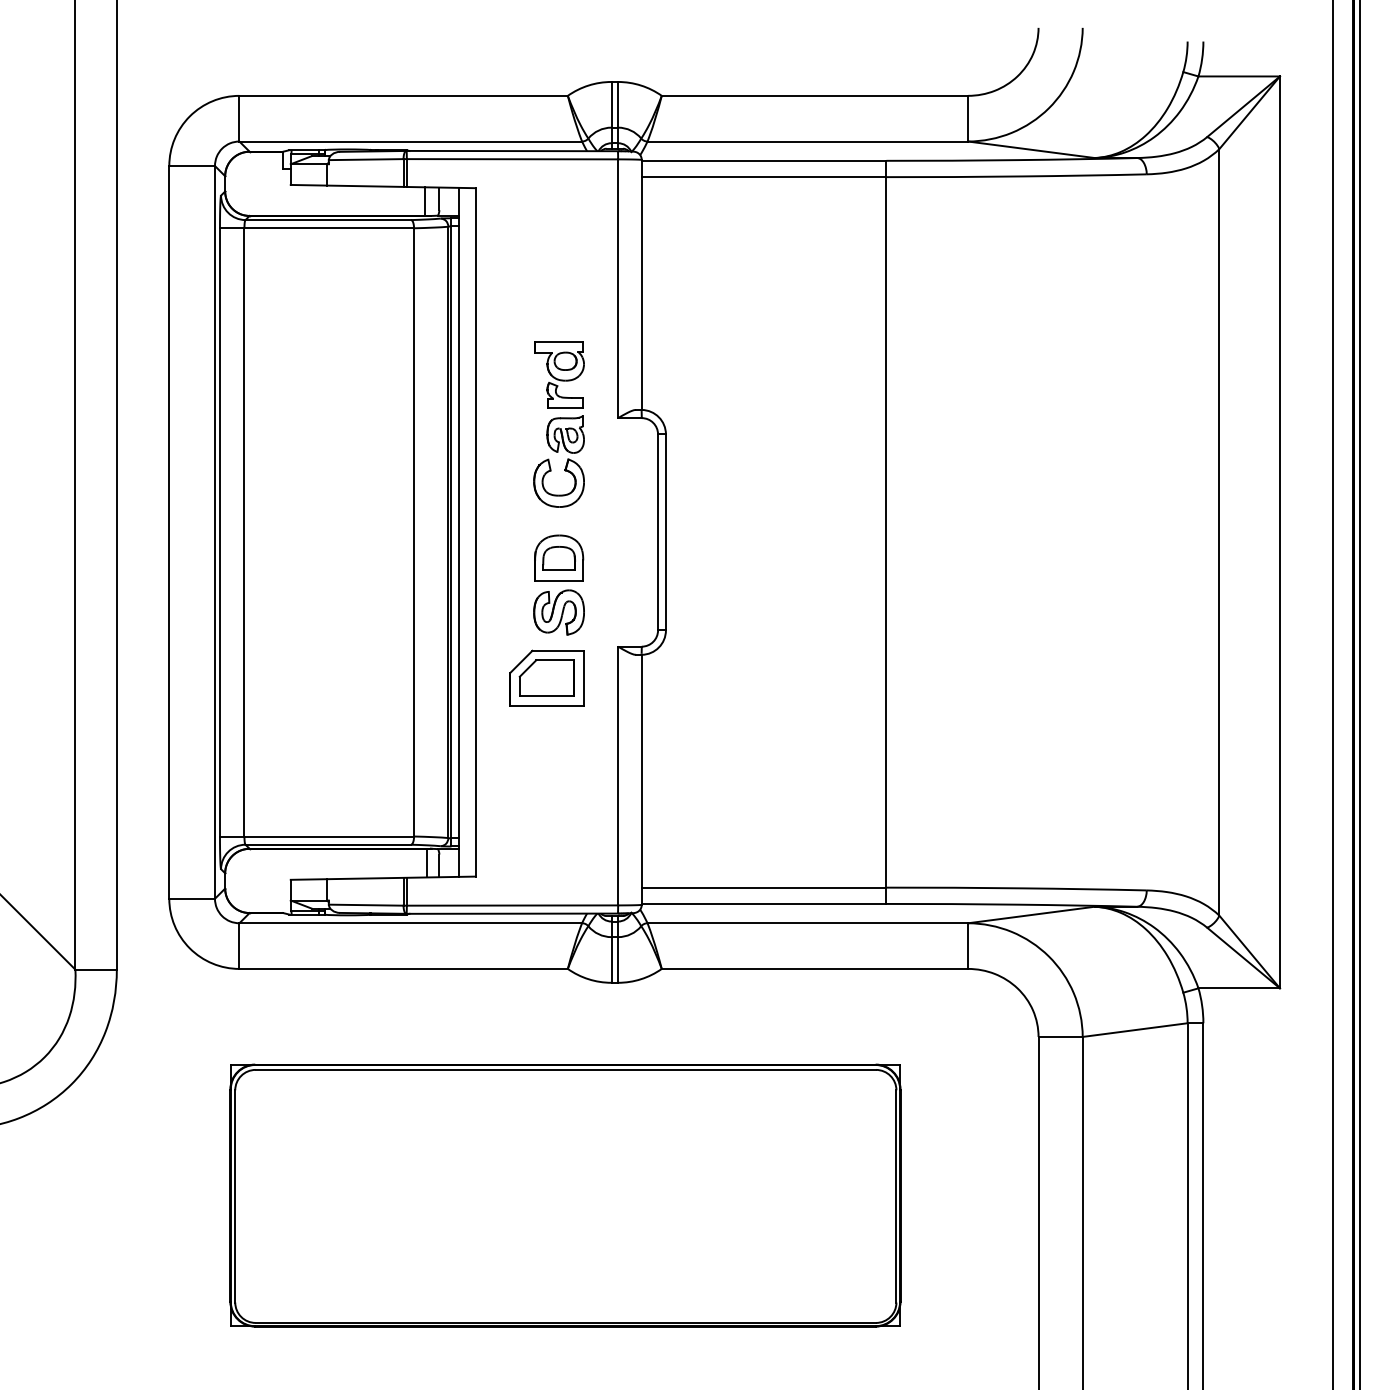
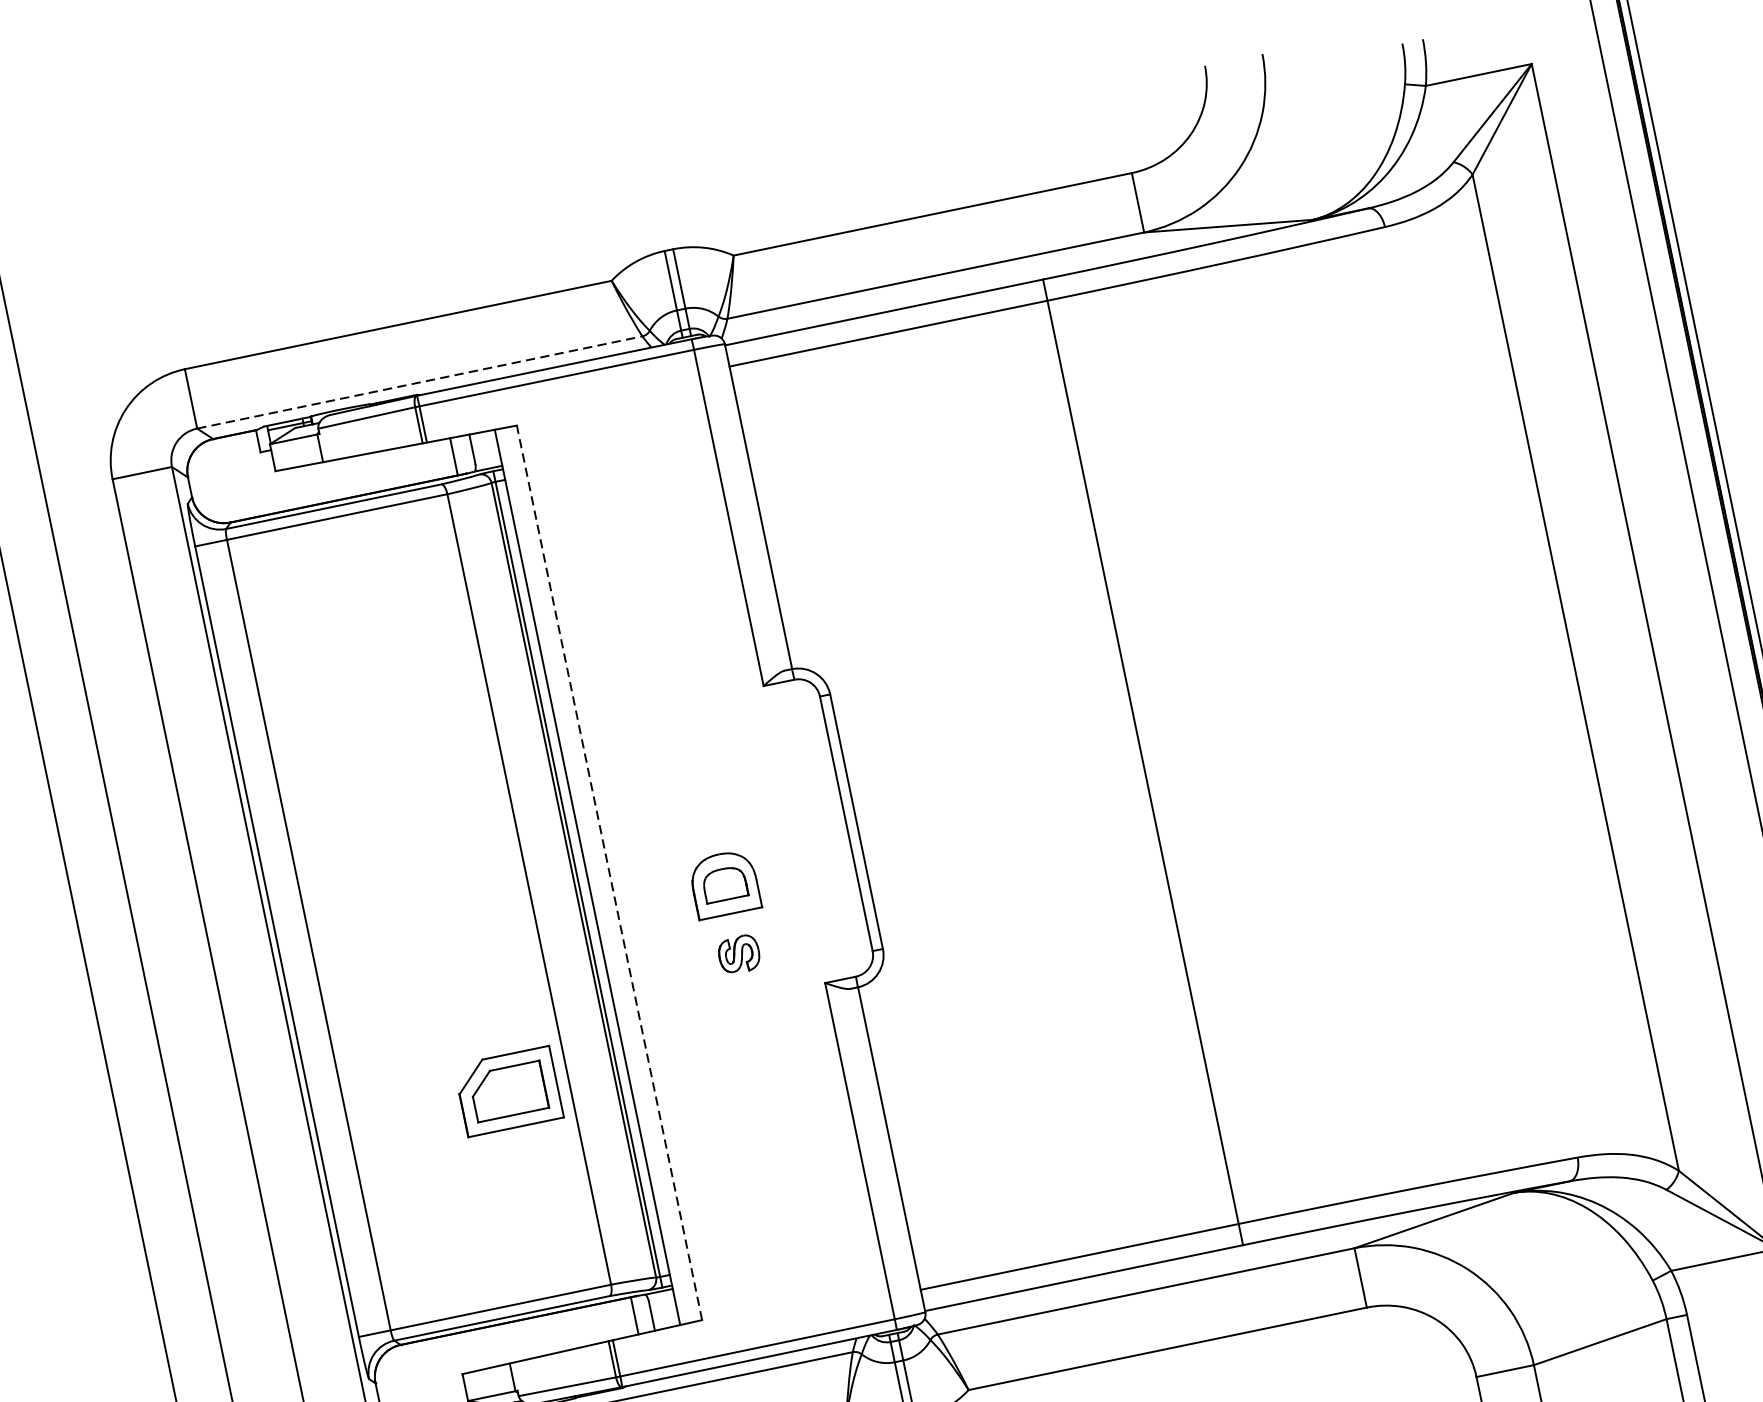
line: (411, 141) -> (420, 382), solid -> dashed
part: (558, 424) -> (687, 710), removed
line: (475, 531) -> (608, 871), solid -> dashed
part: (558, 612) -> (738, 954), size x0.6
part: (546, 677) -> (507, 1090), moved

